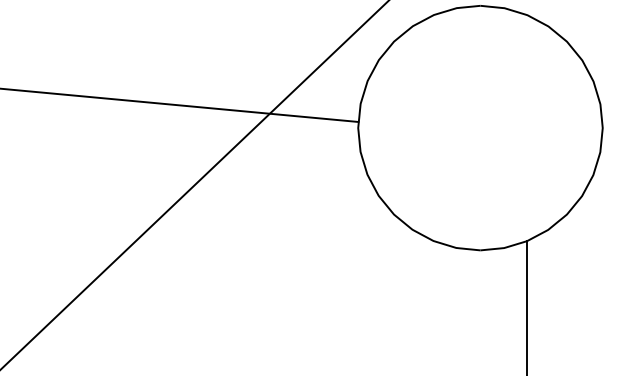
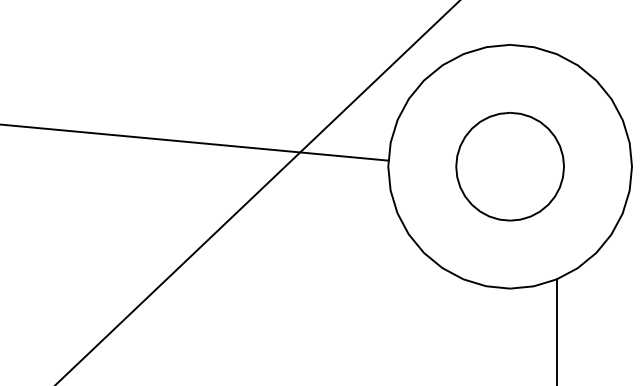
part: (479, 127) -> (509, 166), added

